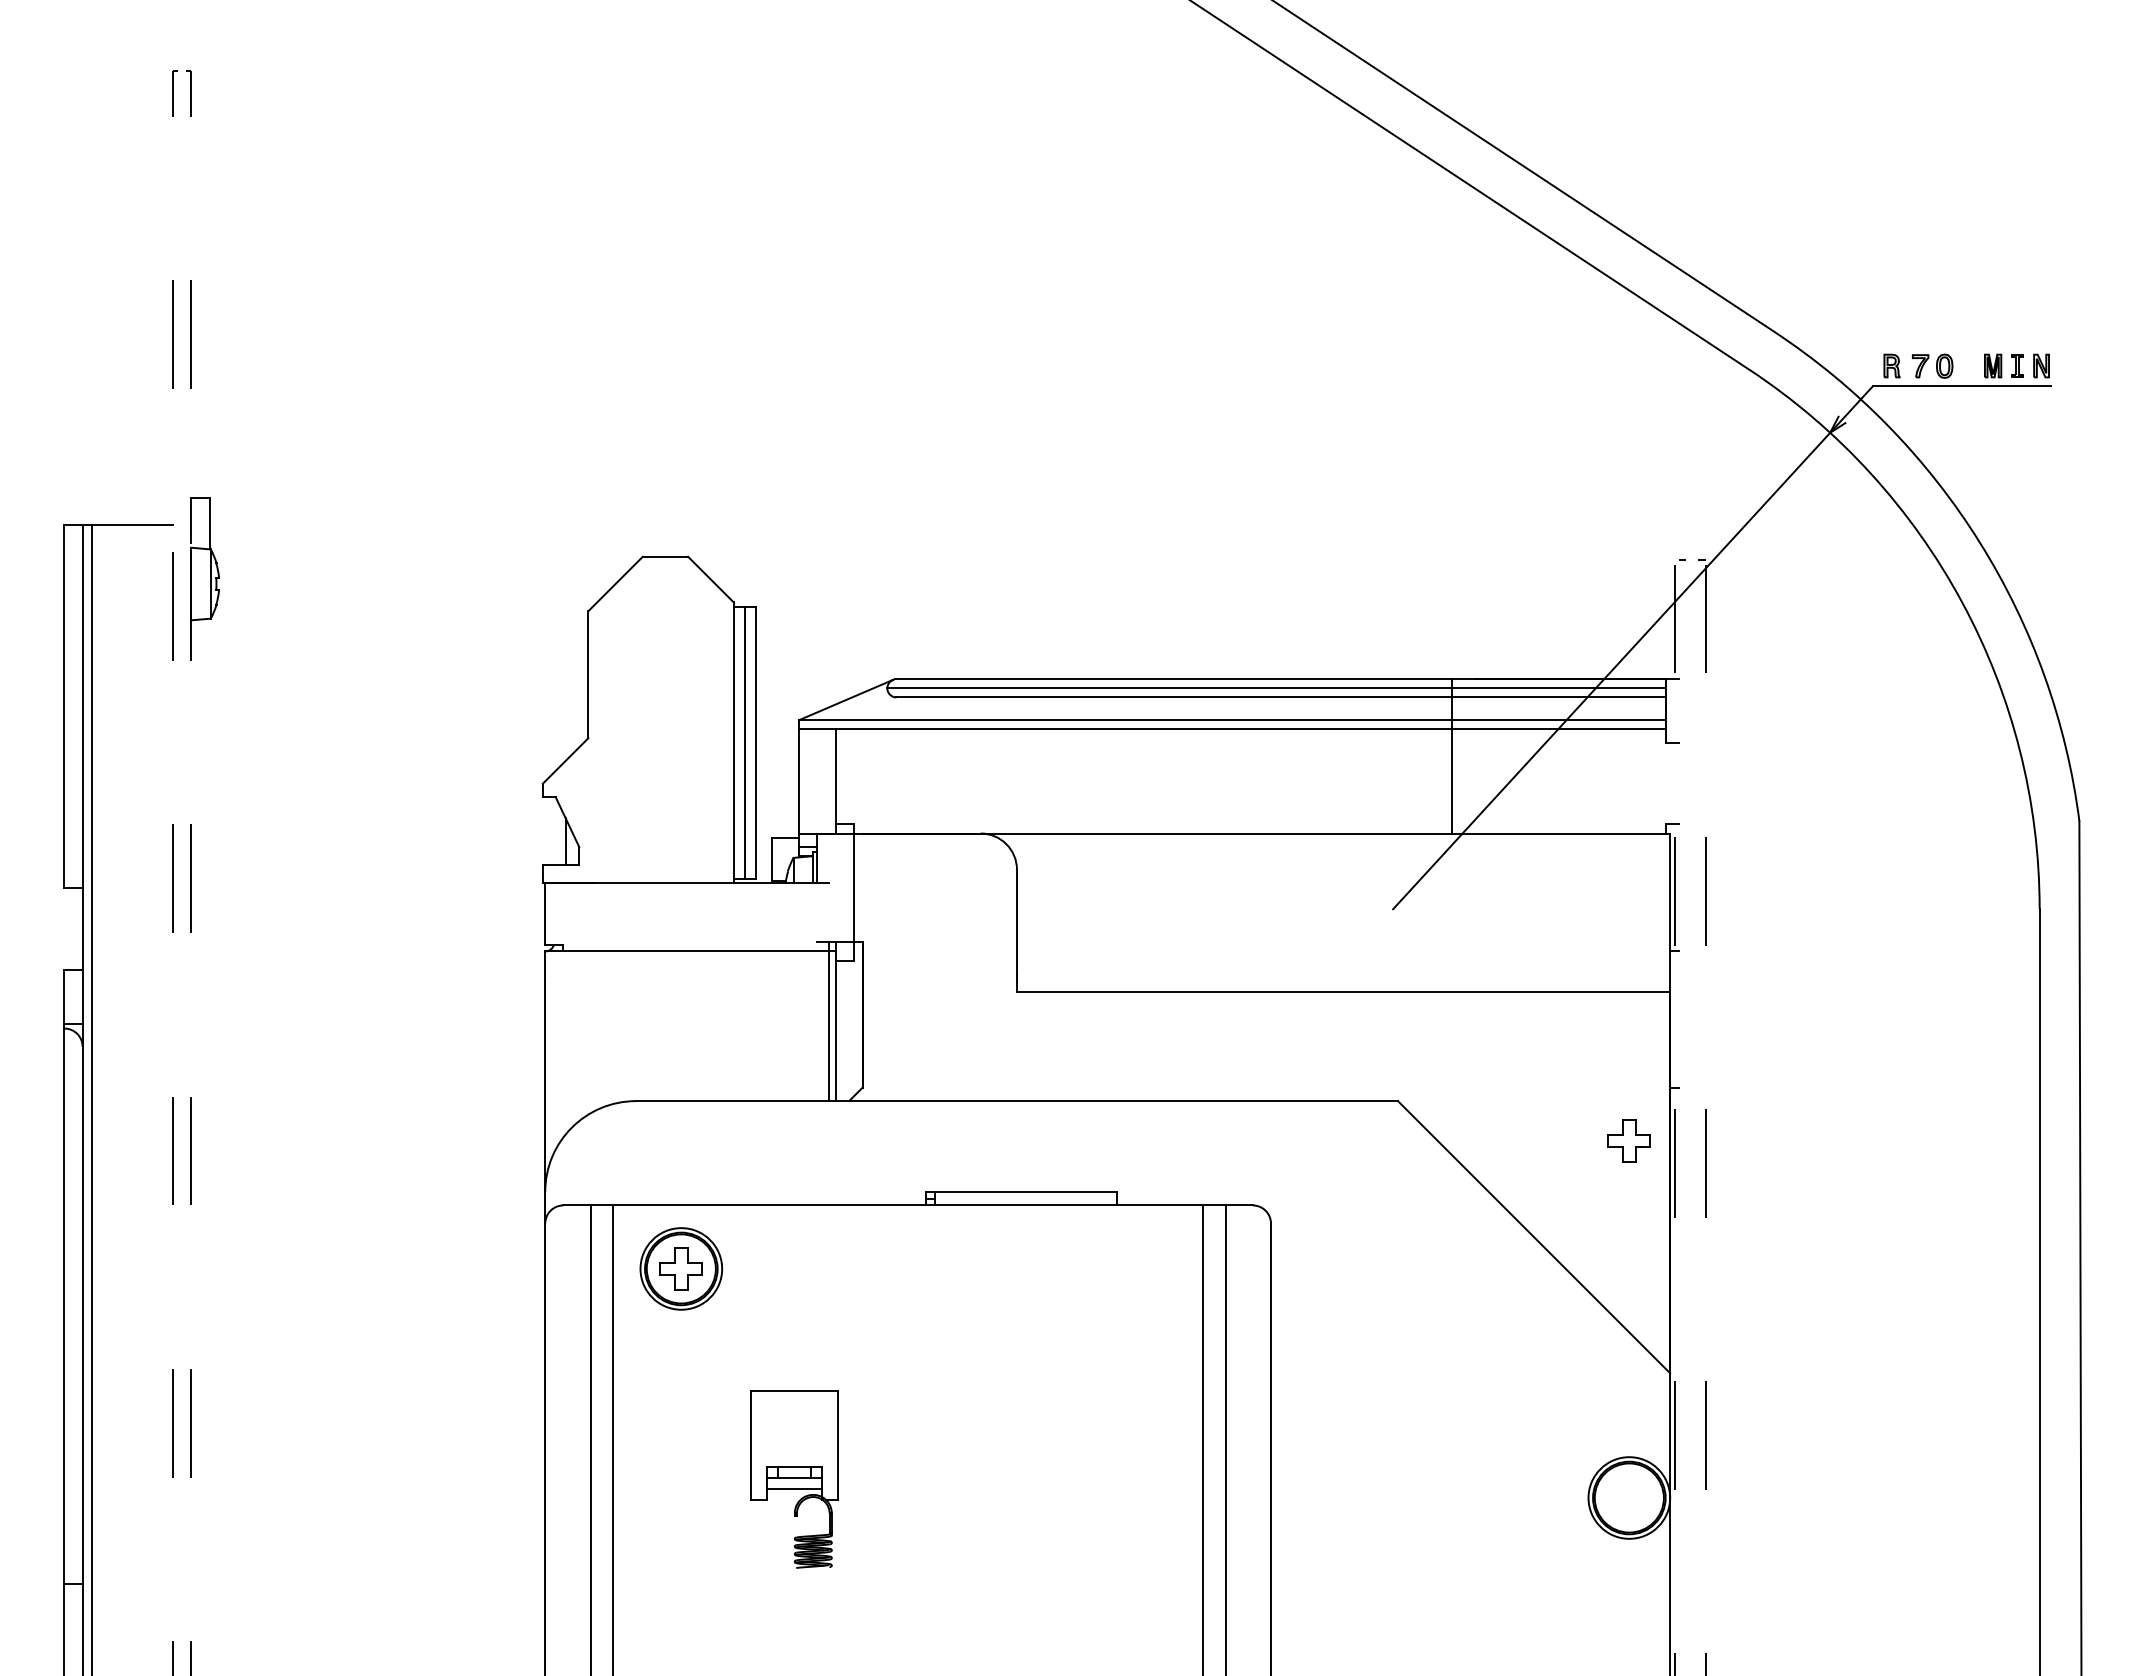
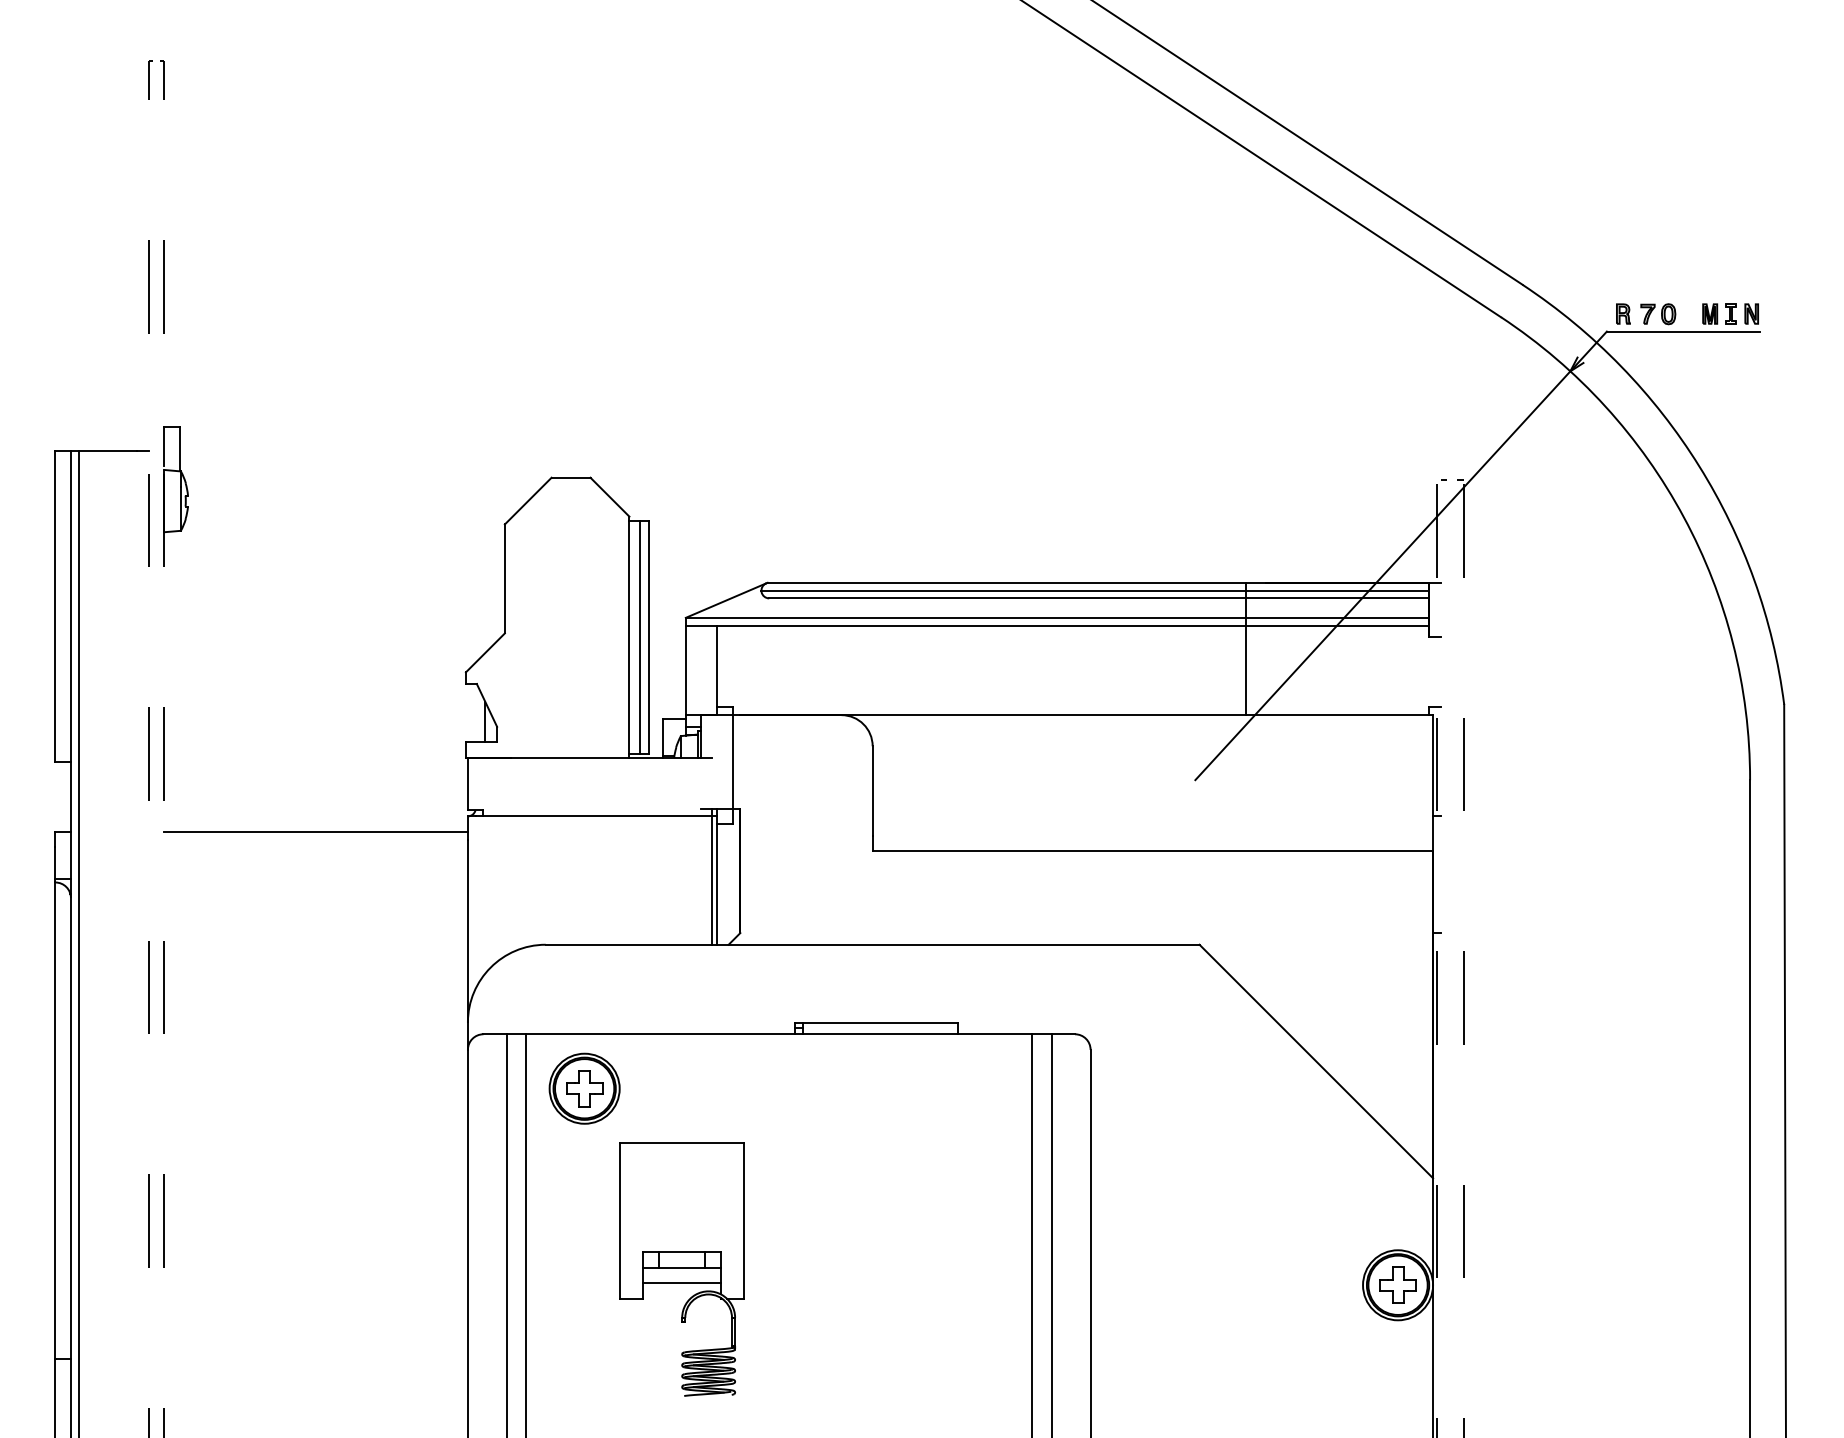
line: (368, 969) -> (316, 831), added
part: (1628, 1140) -> (1397, 1284), moved
part: (794, 1479) -> (681, 1269), size x1.67

